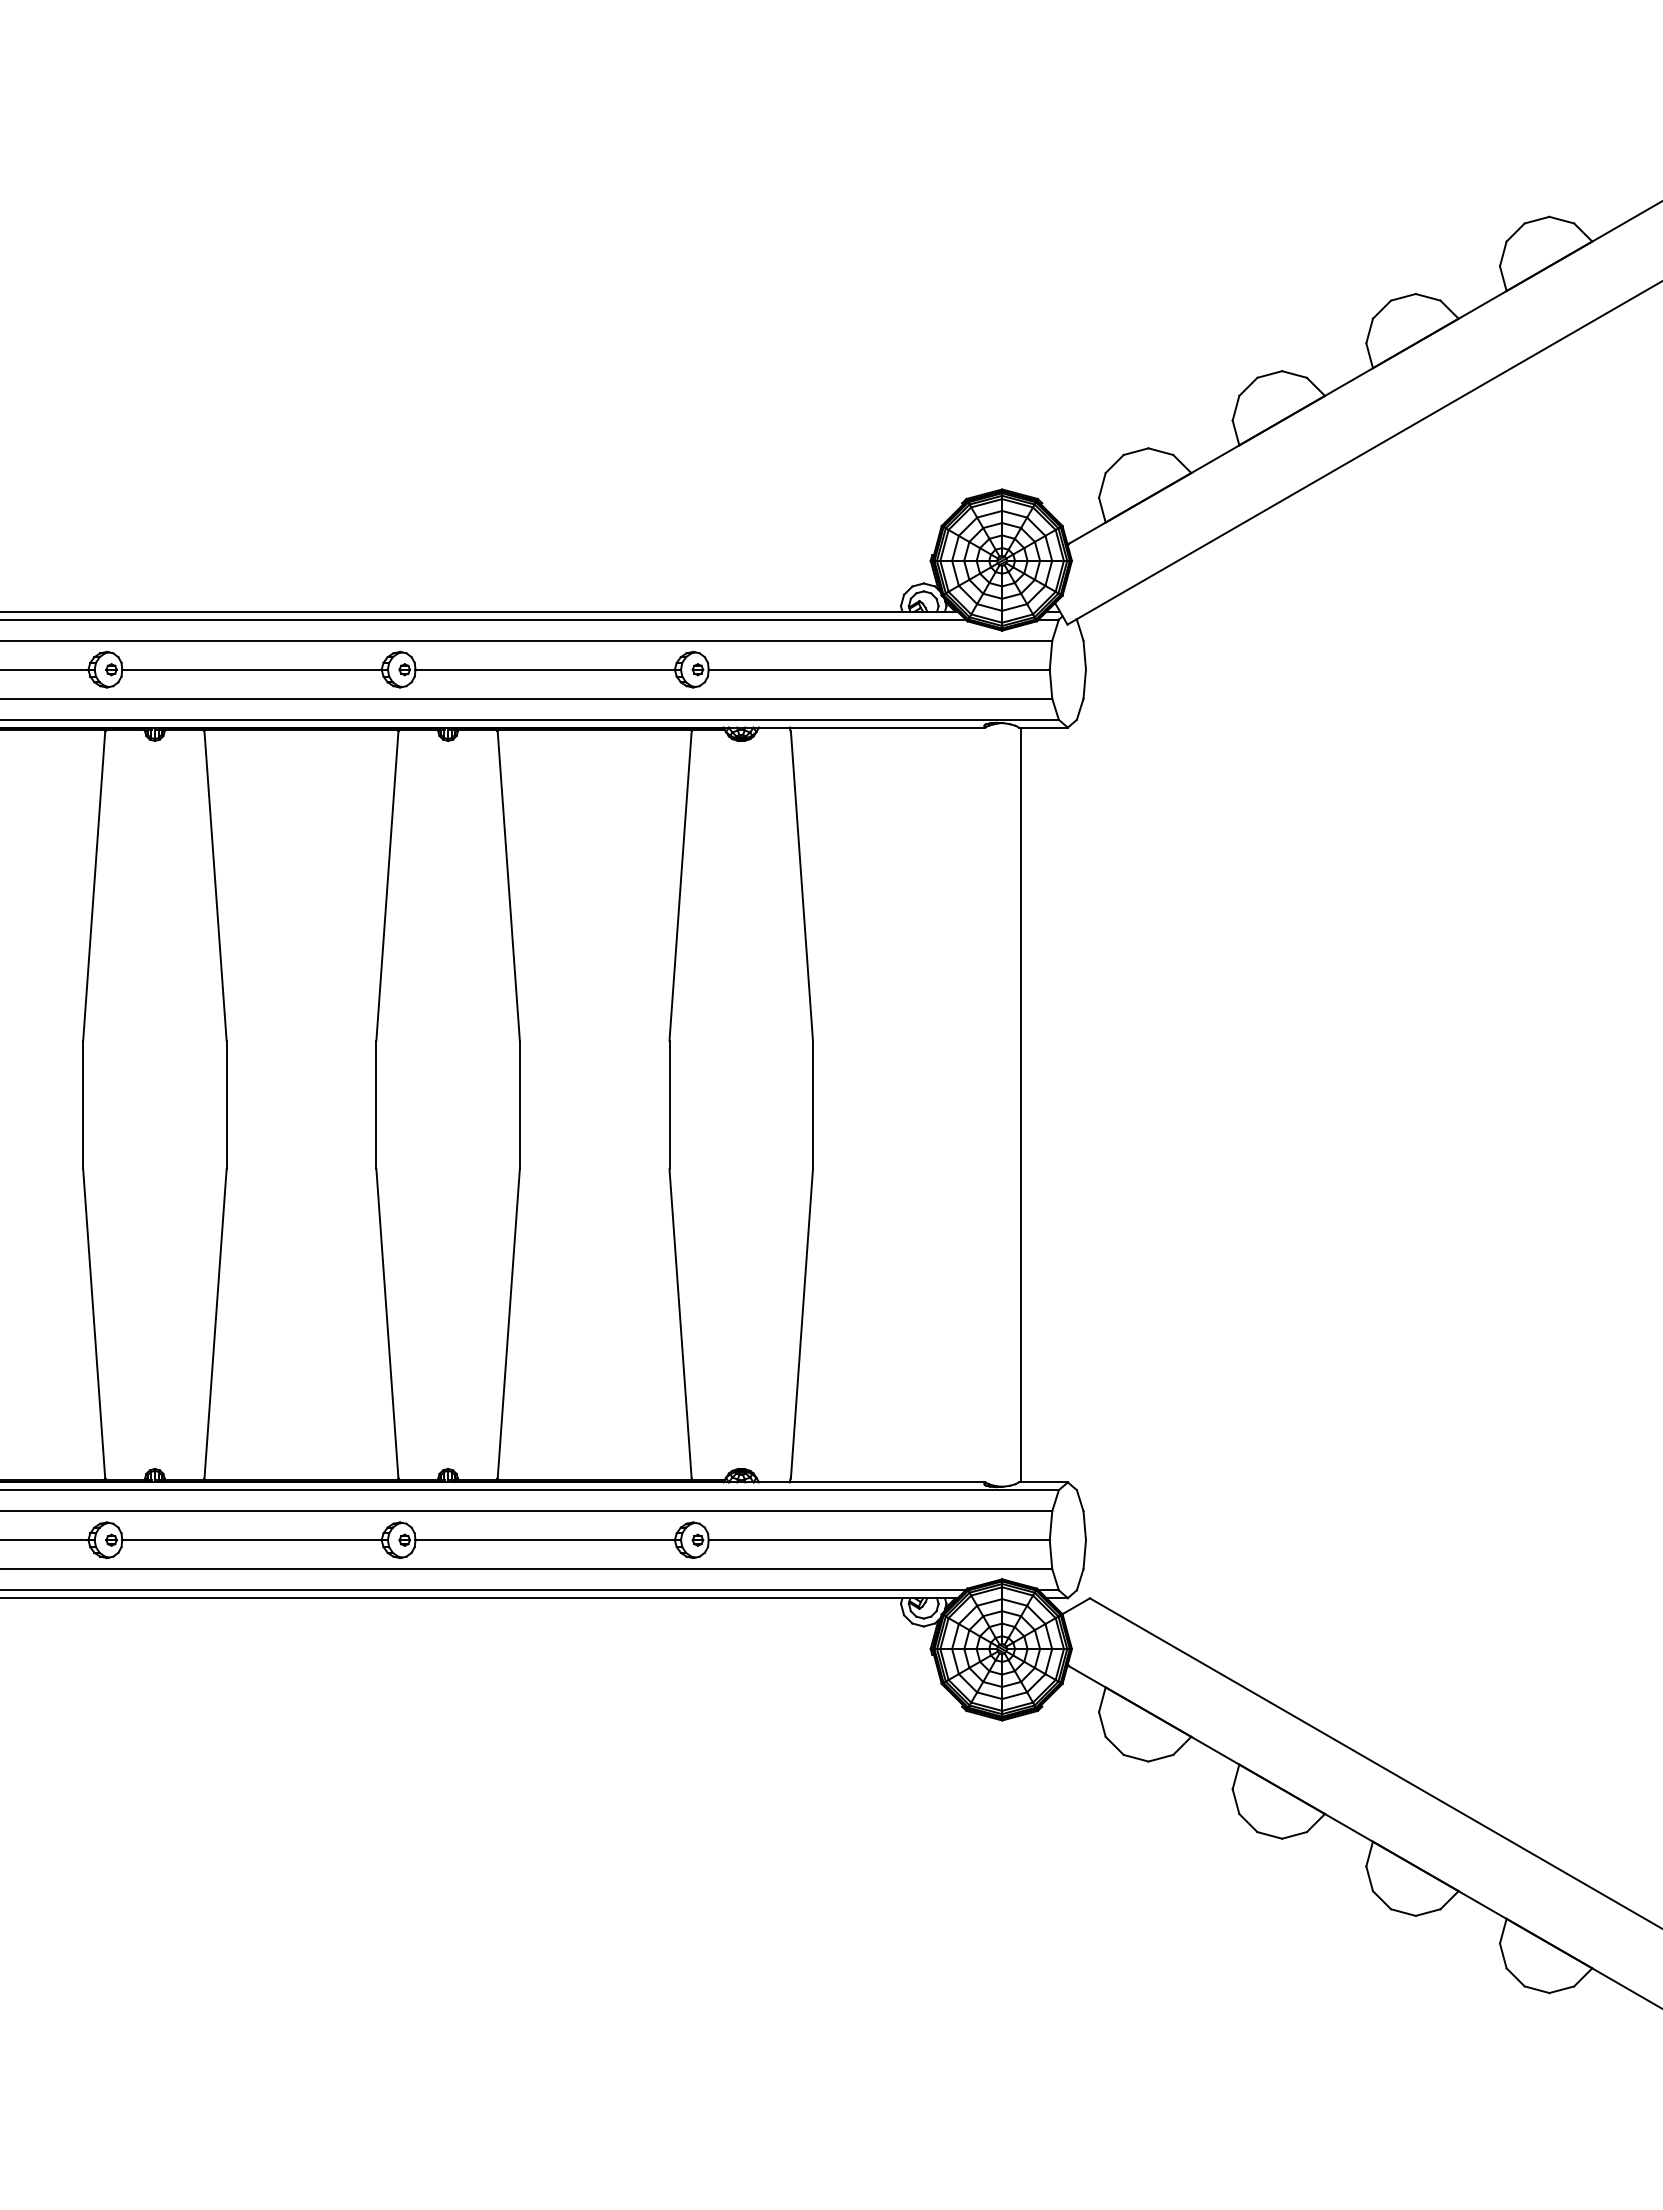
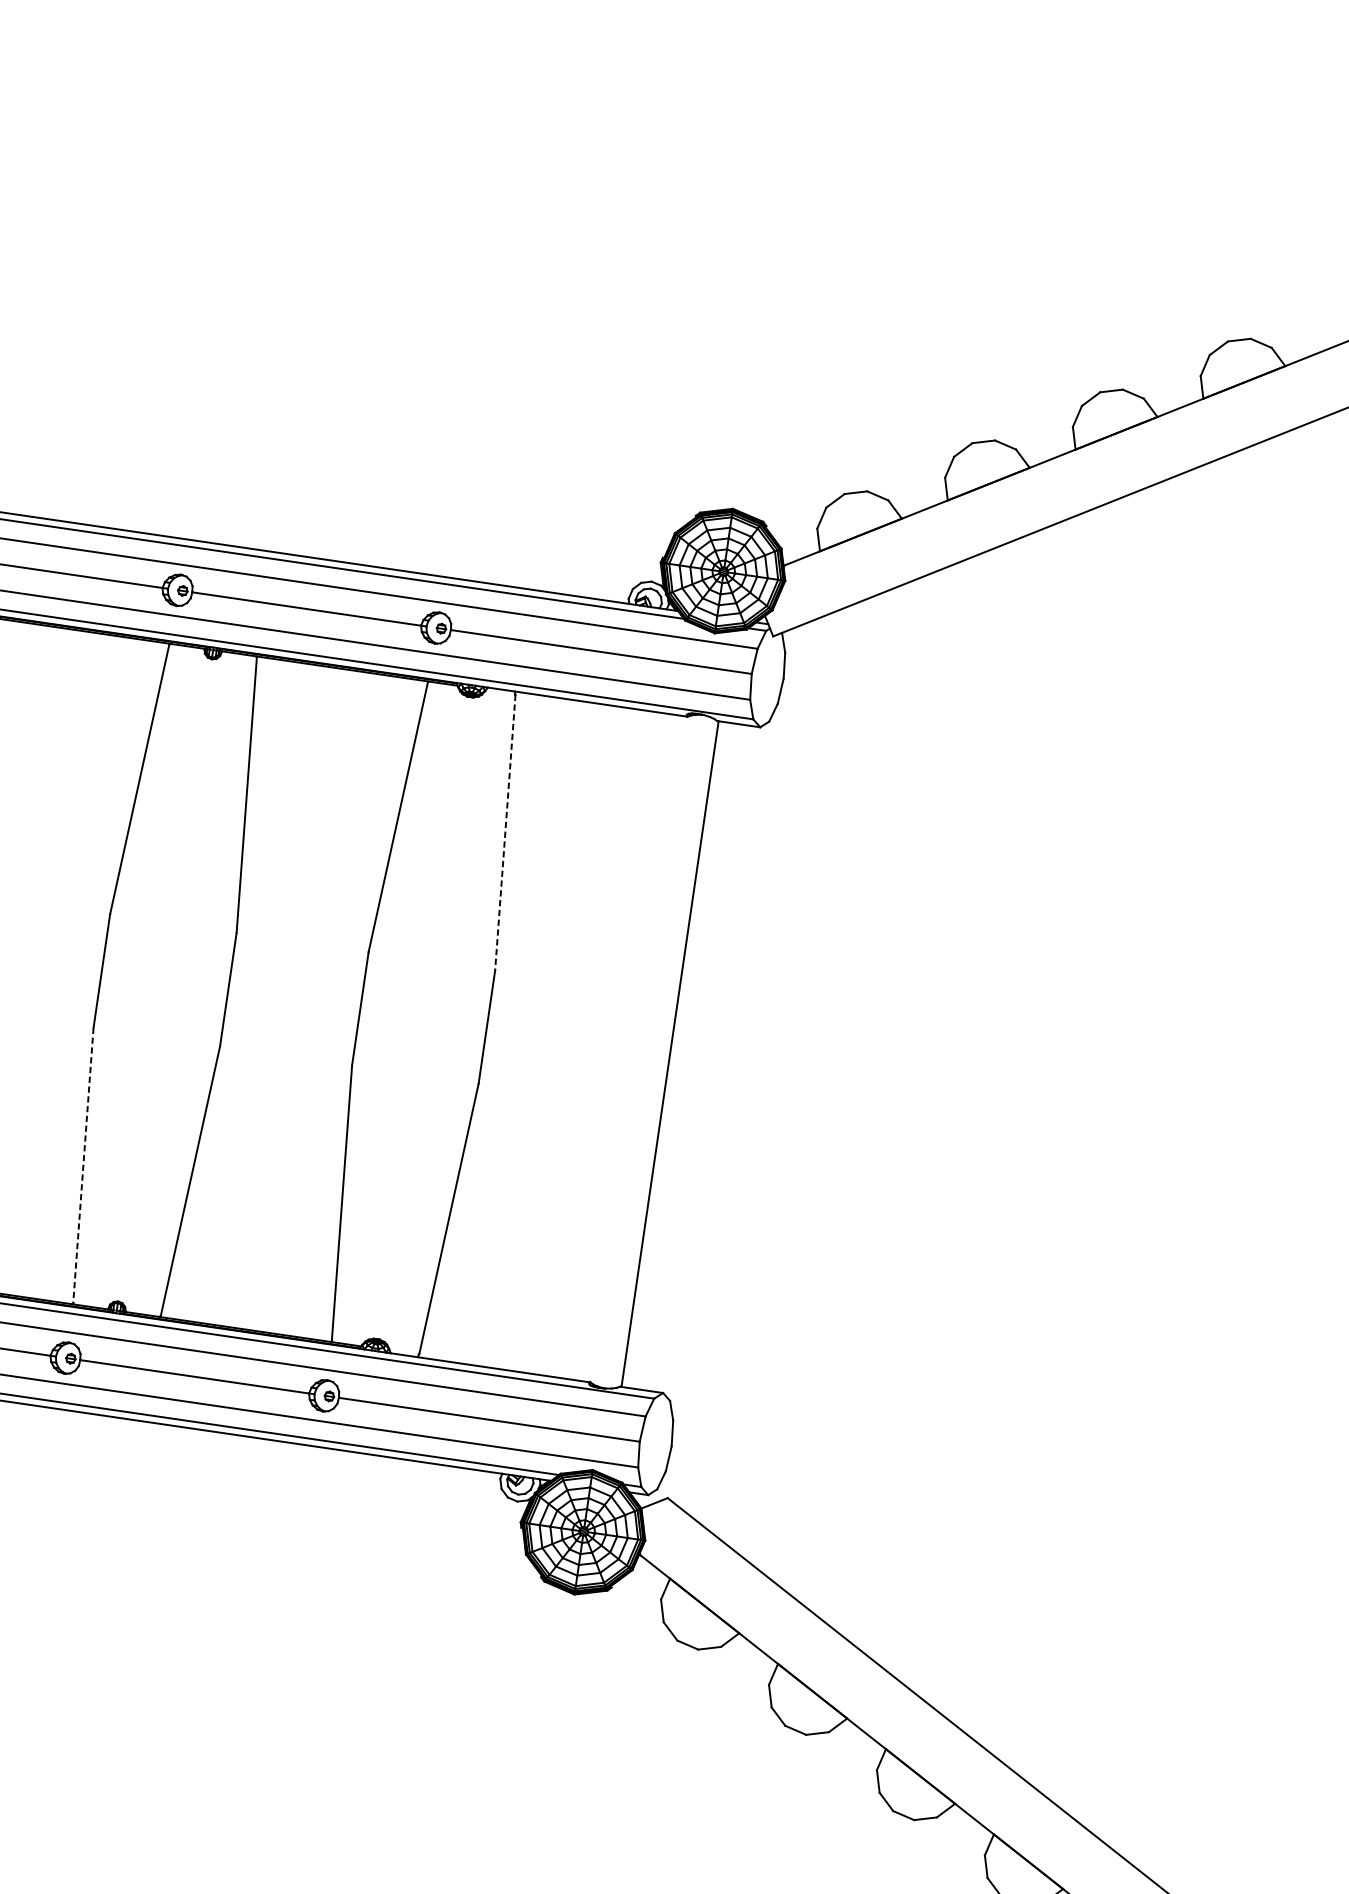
line: (801, 886) -> (504, 833), solid -> dashed
line: (387, 1324) -> (83, 1166), solid -> dashed

